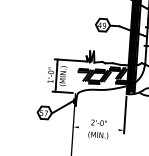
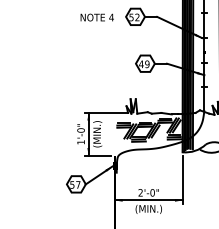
line: (98, 128) -> (148, 200), added

